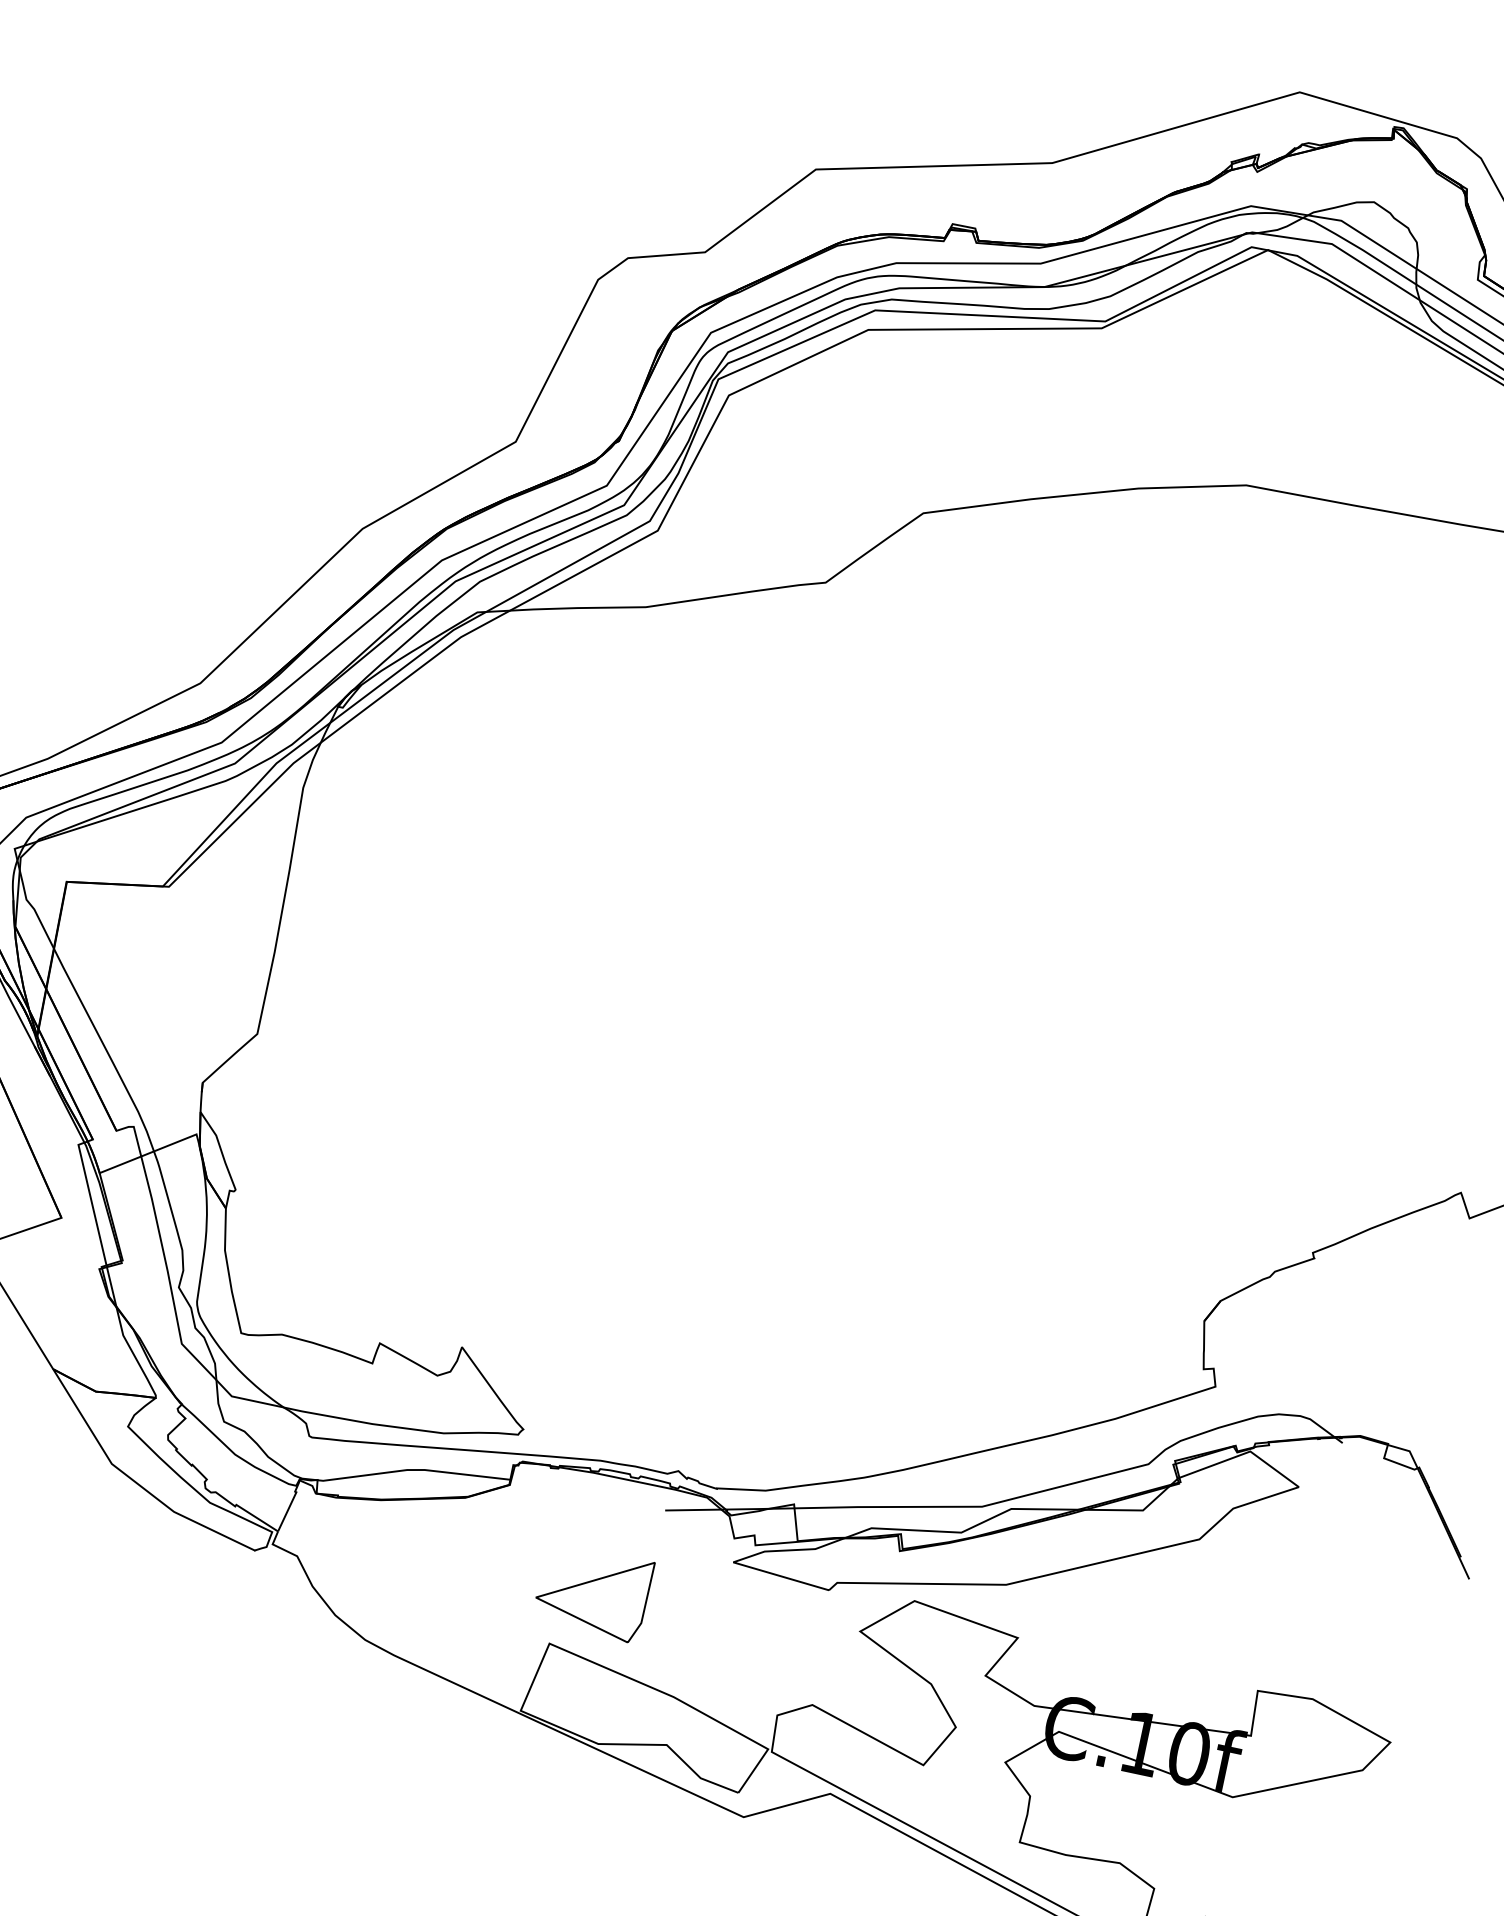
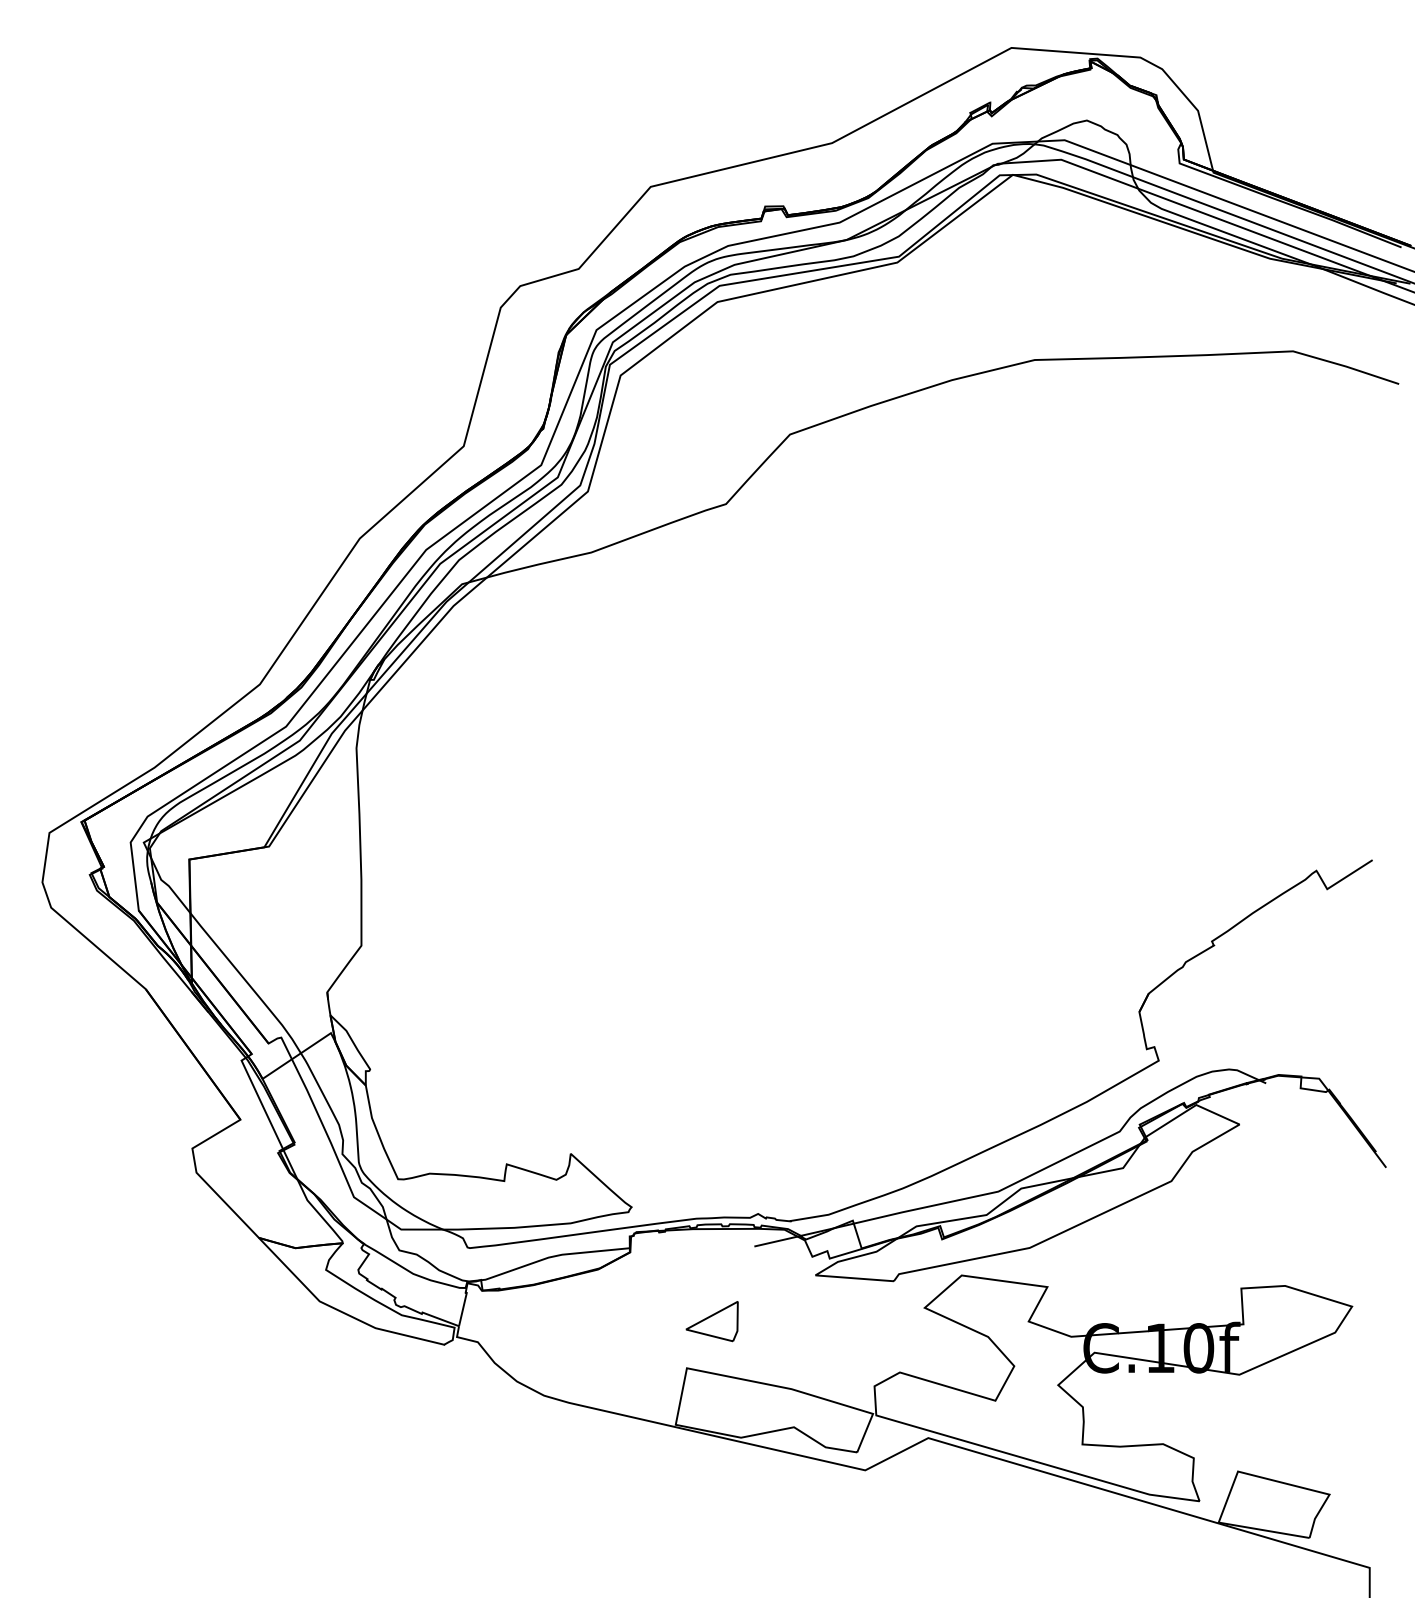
part: (592, 1592) -> (711, 1321), size x0.6

